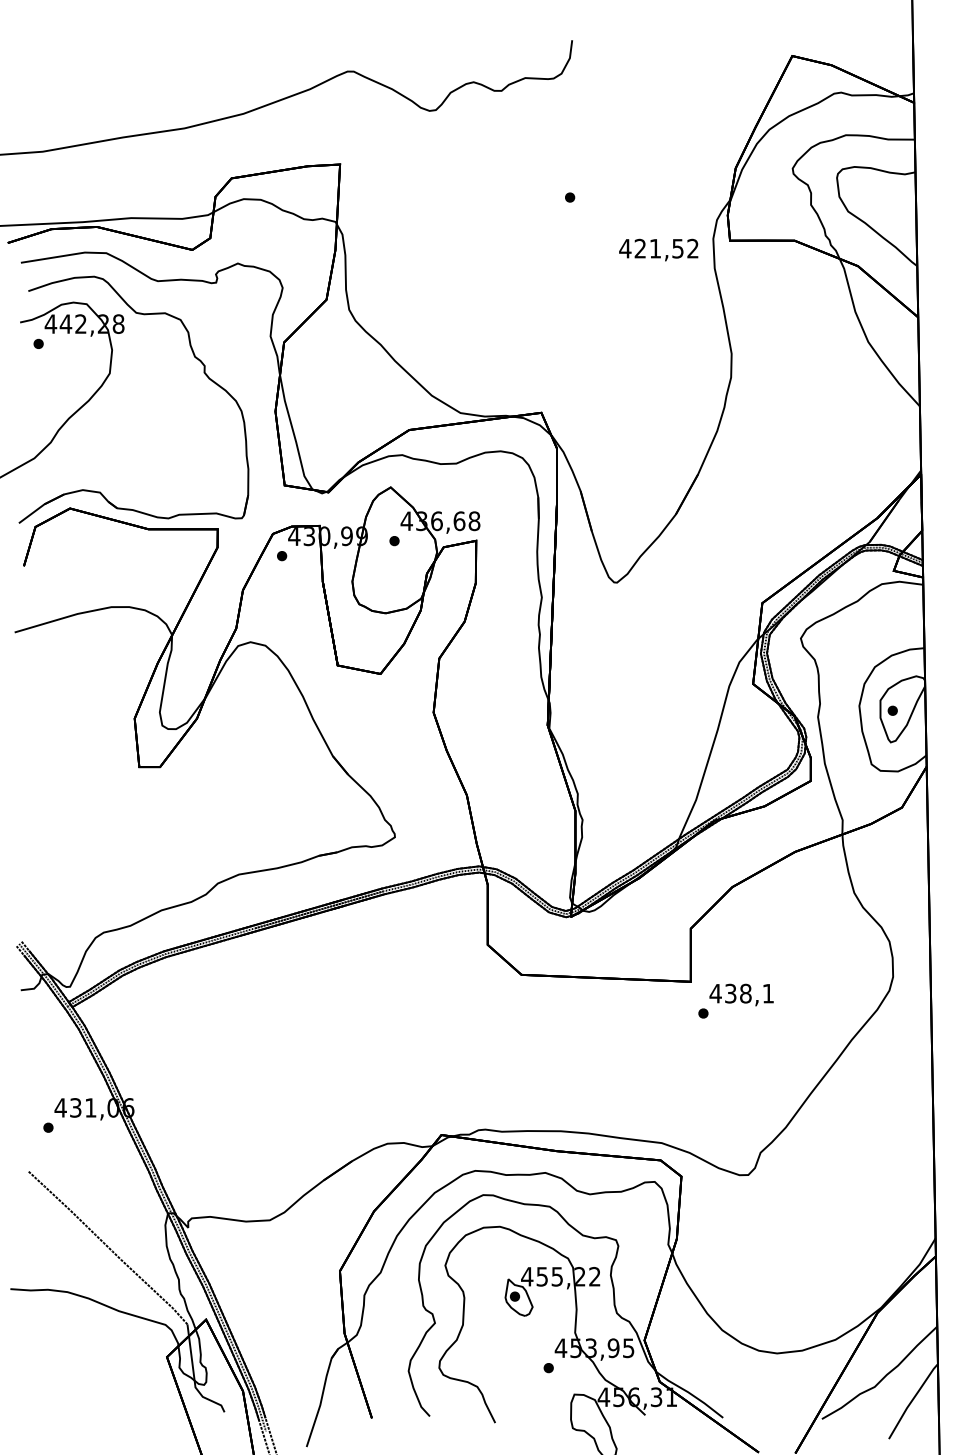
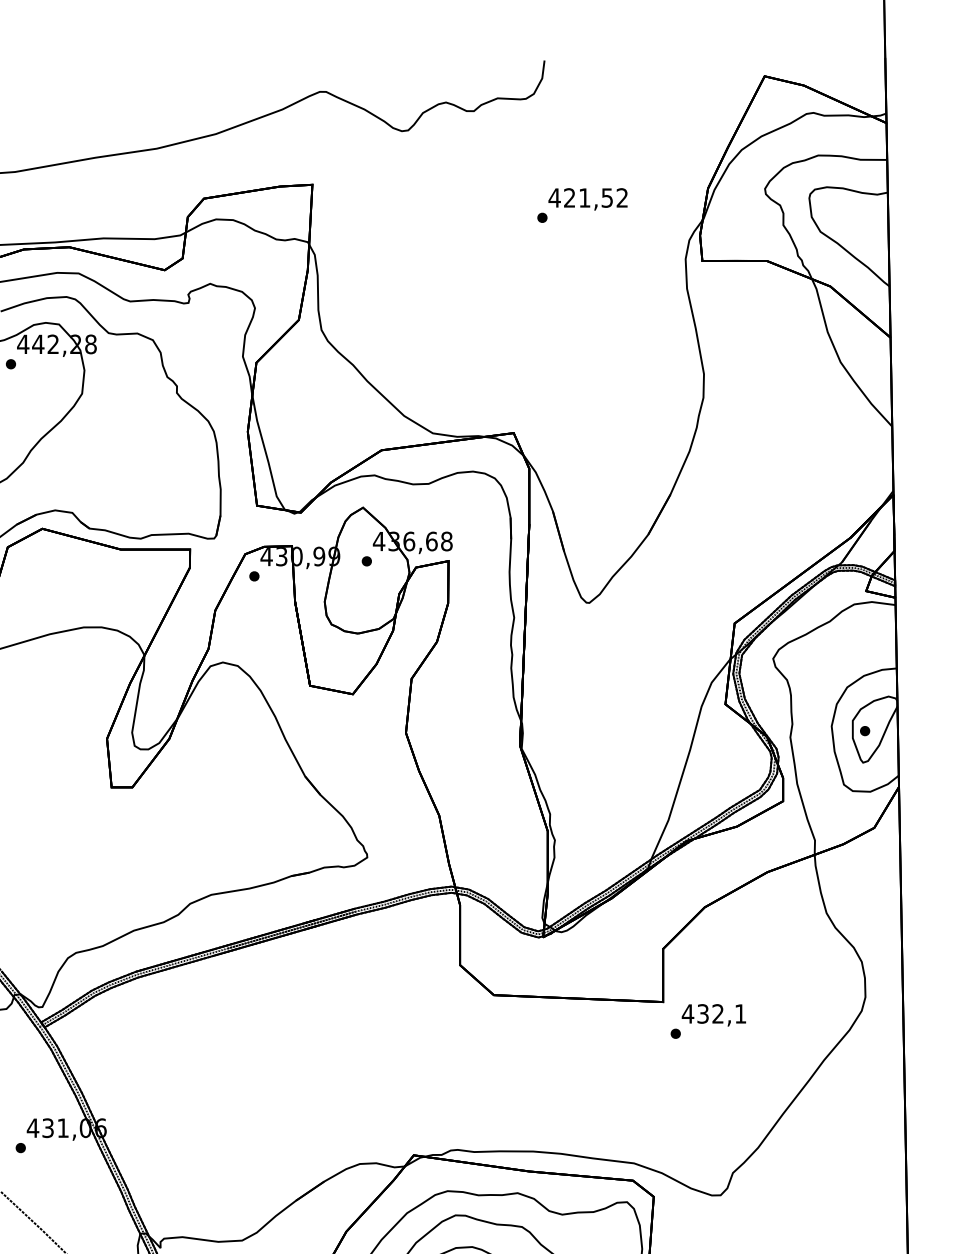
text: (658, 249) -> (587, 198), moved
text: (745, 993) -> (717, 1013), 438,1 -> 432,1

